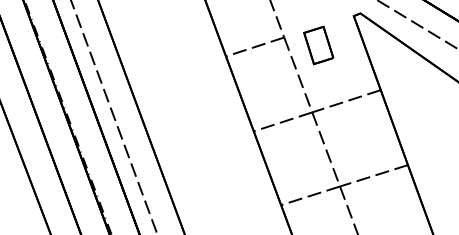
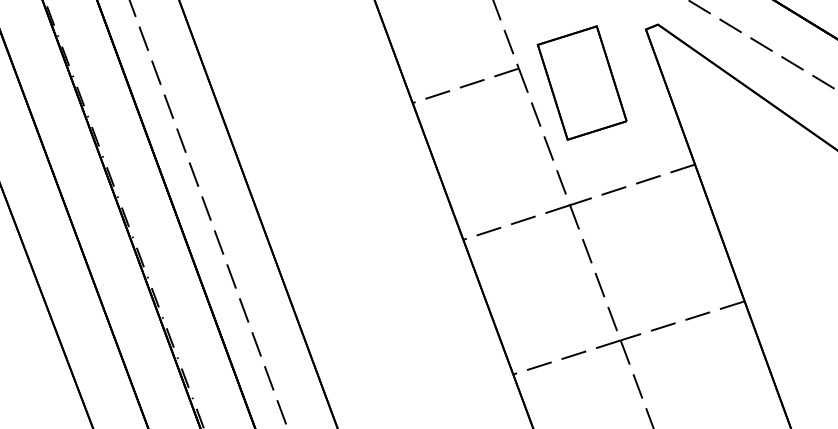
part: (318, 45) -> (581, 83), size x1.67

